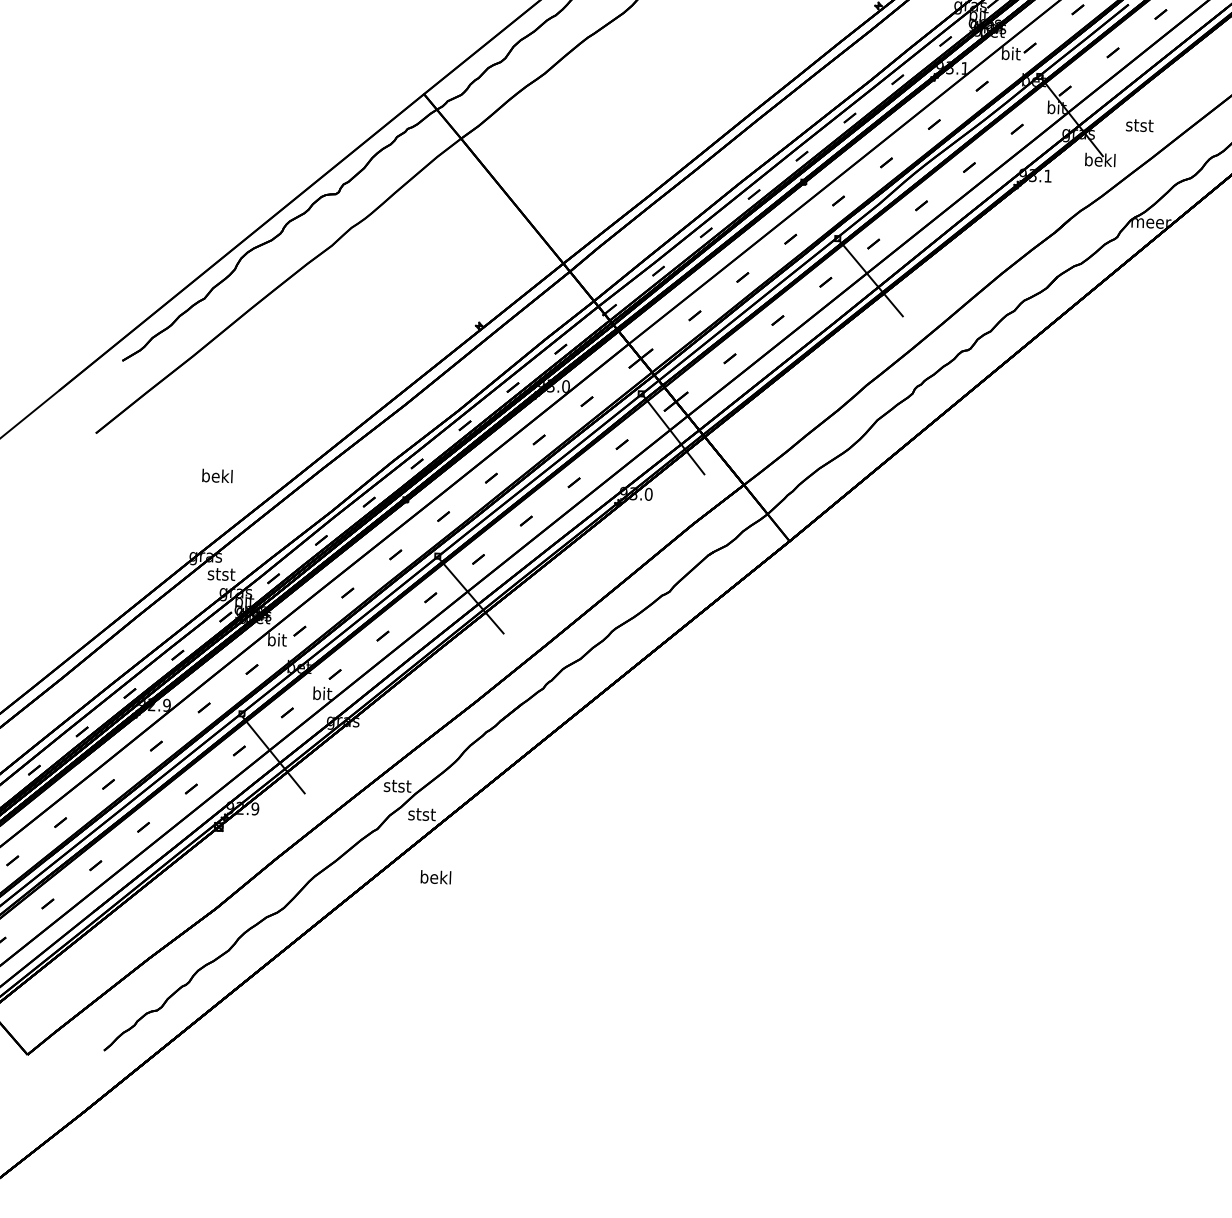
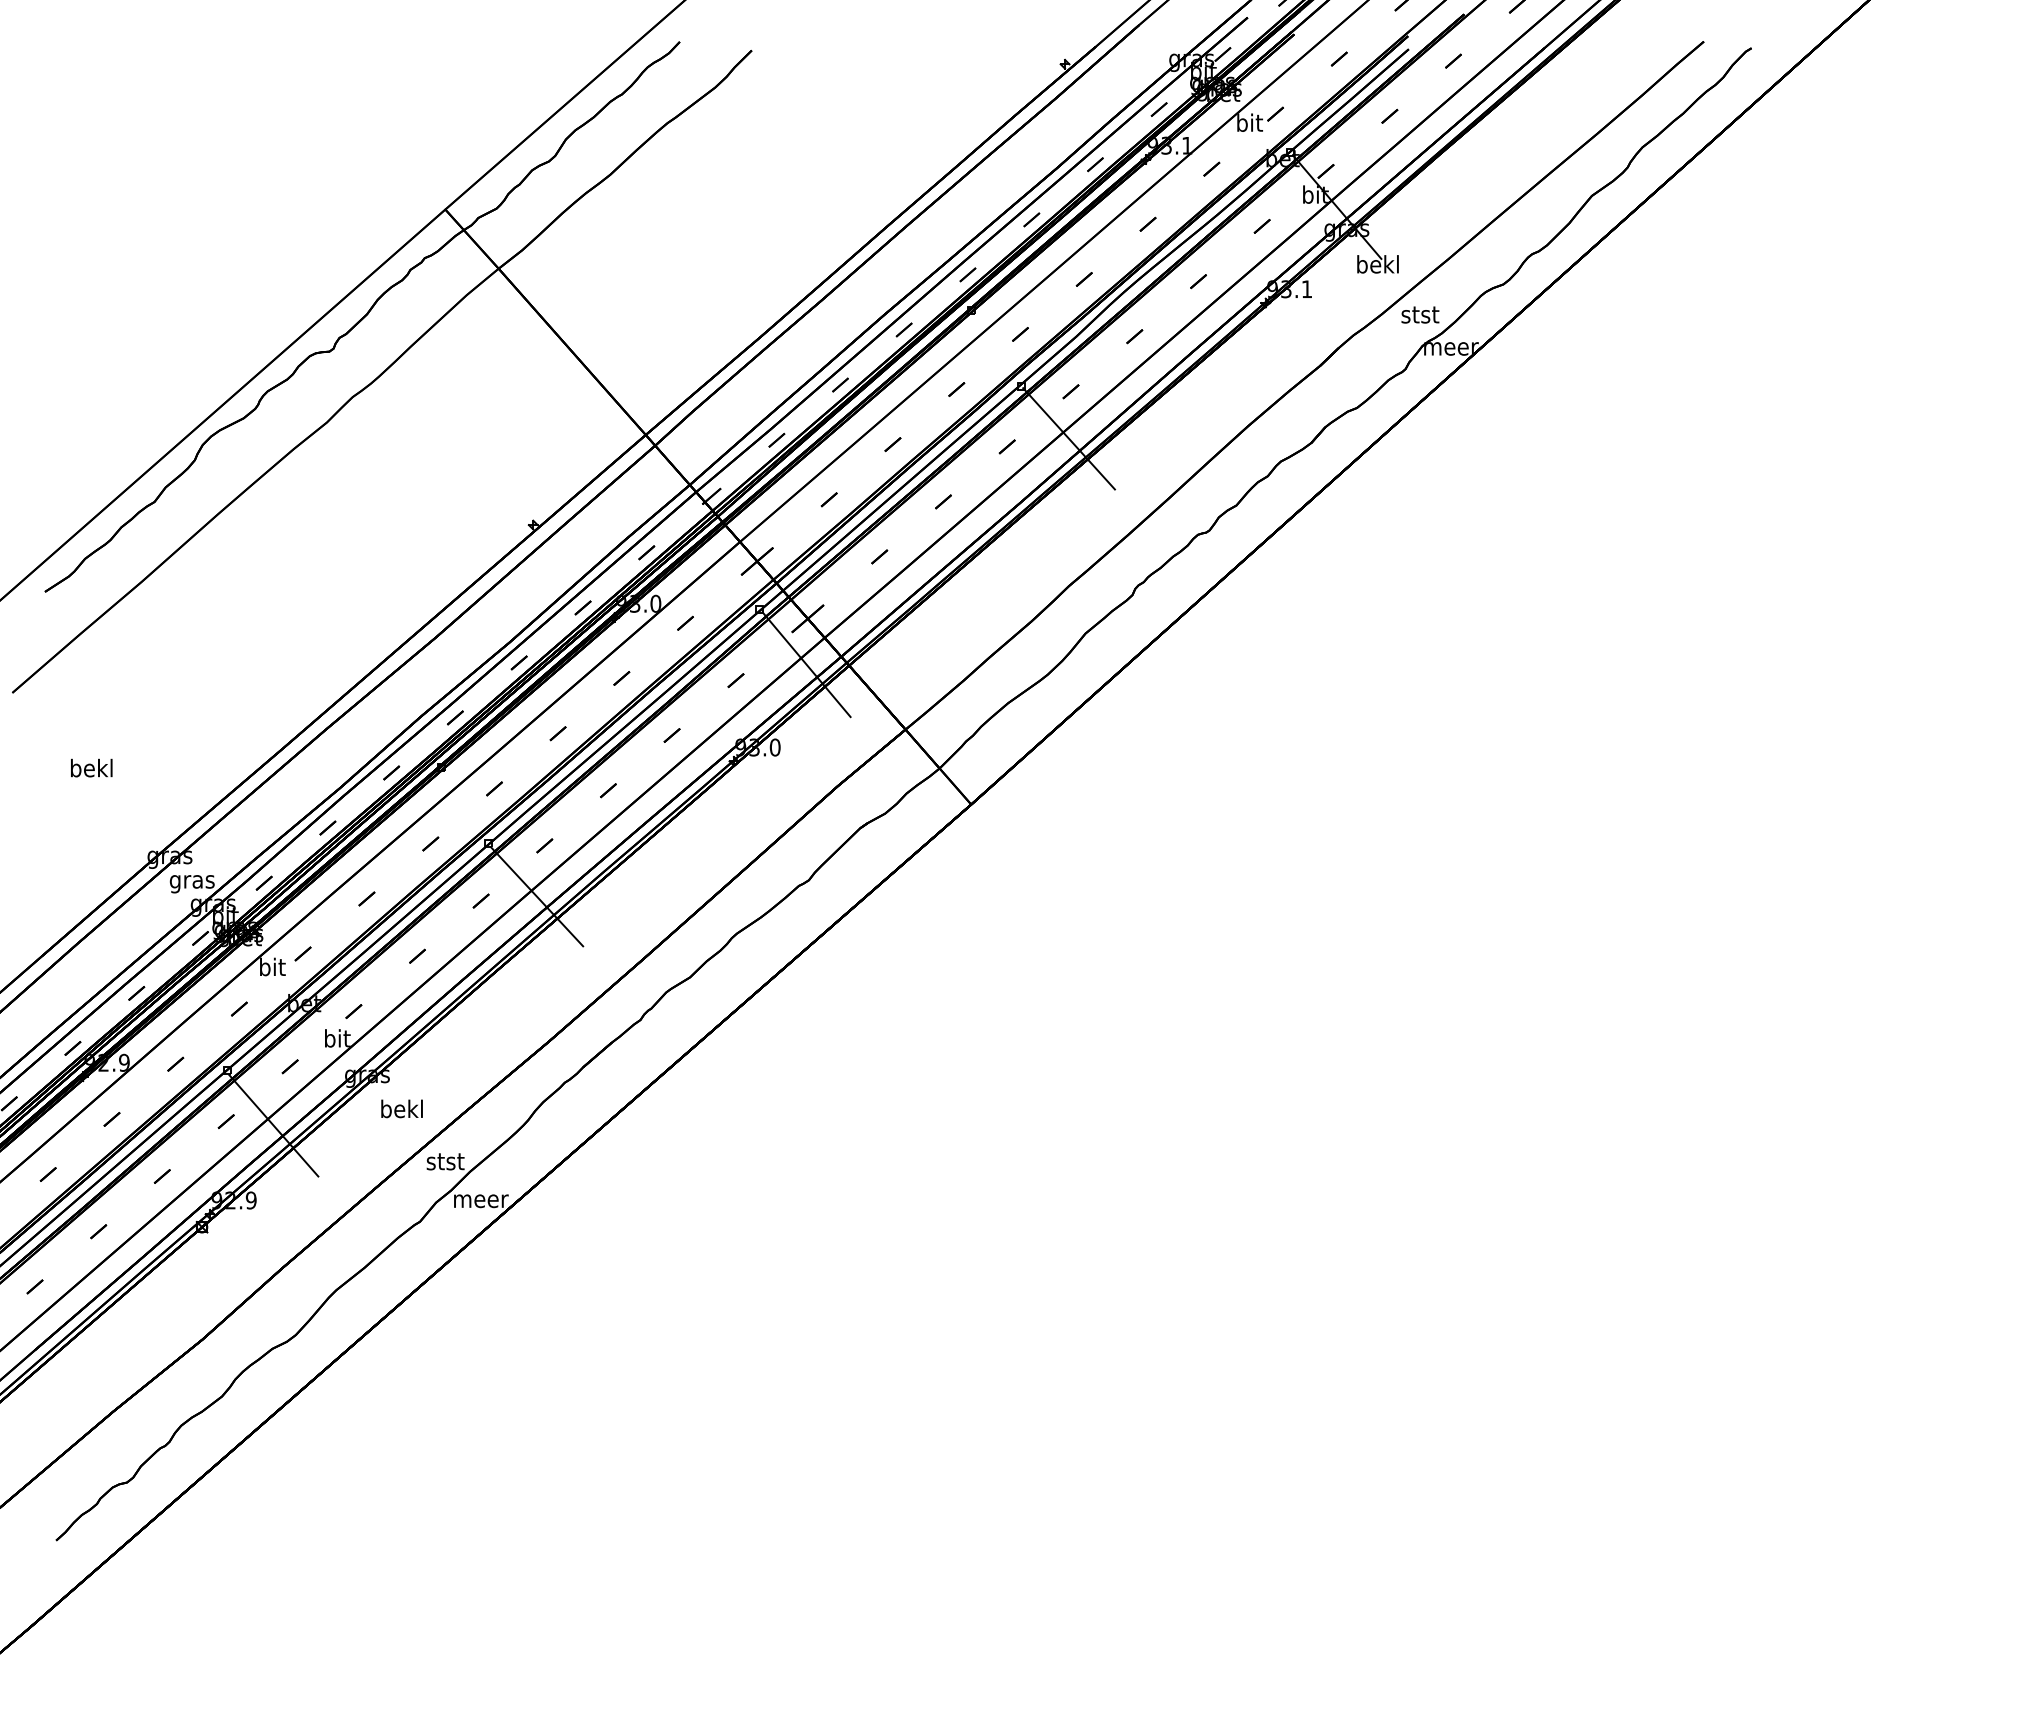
text: (1139, 125) -> (1420, 314), moved
text: (217, 475) -> (91, 767), moved
text: (220, 576) -> (191, 882), stst -> gras
text: (422, 814) -> (481, 1199), stst -> meer
text: (435, 877) -> (401, 1108), moved

